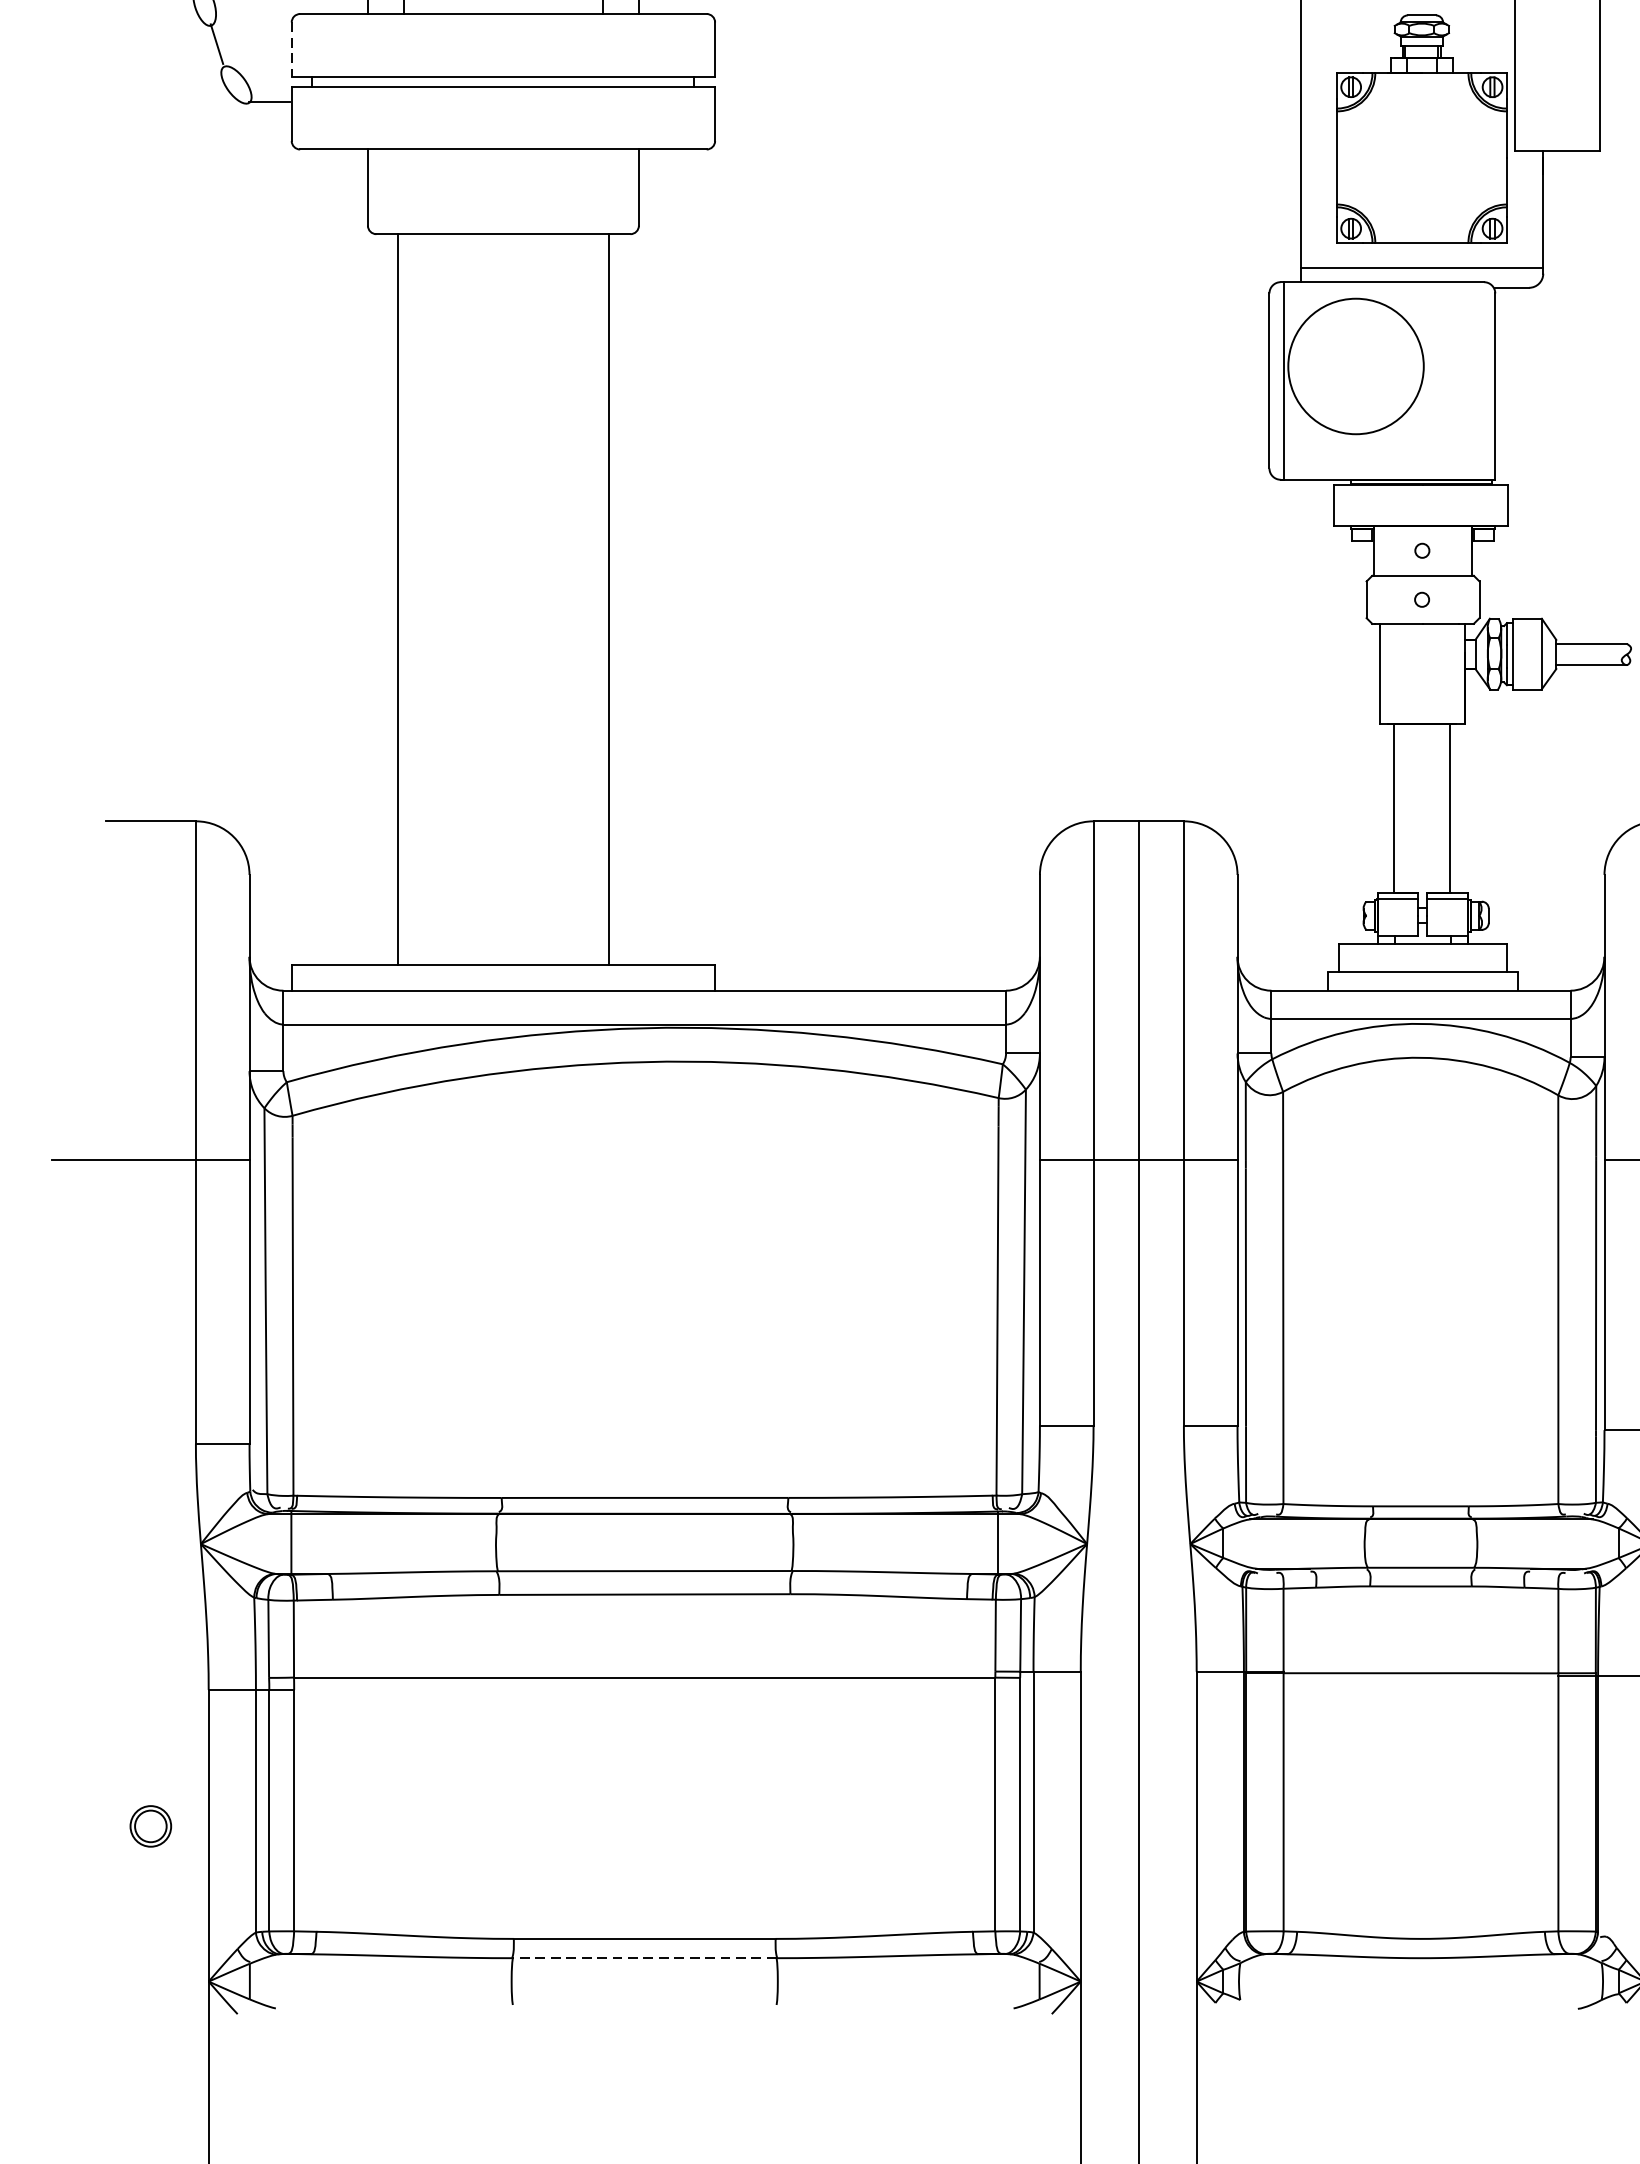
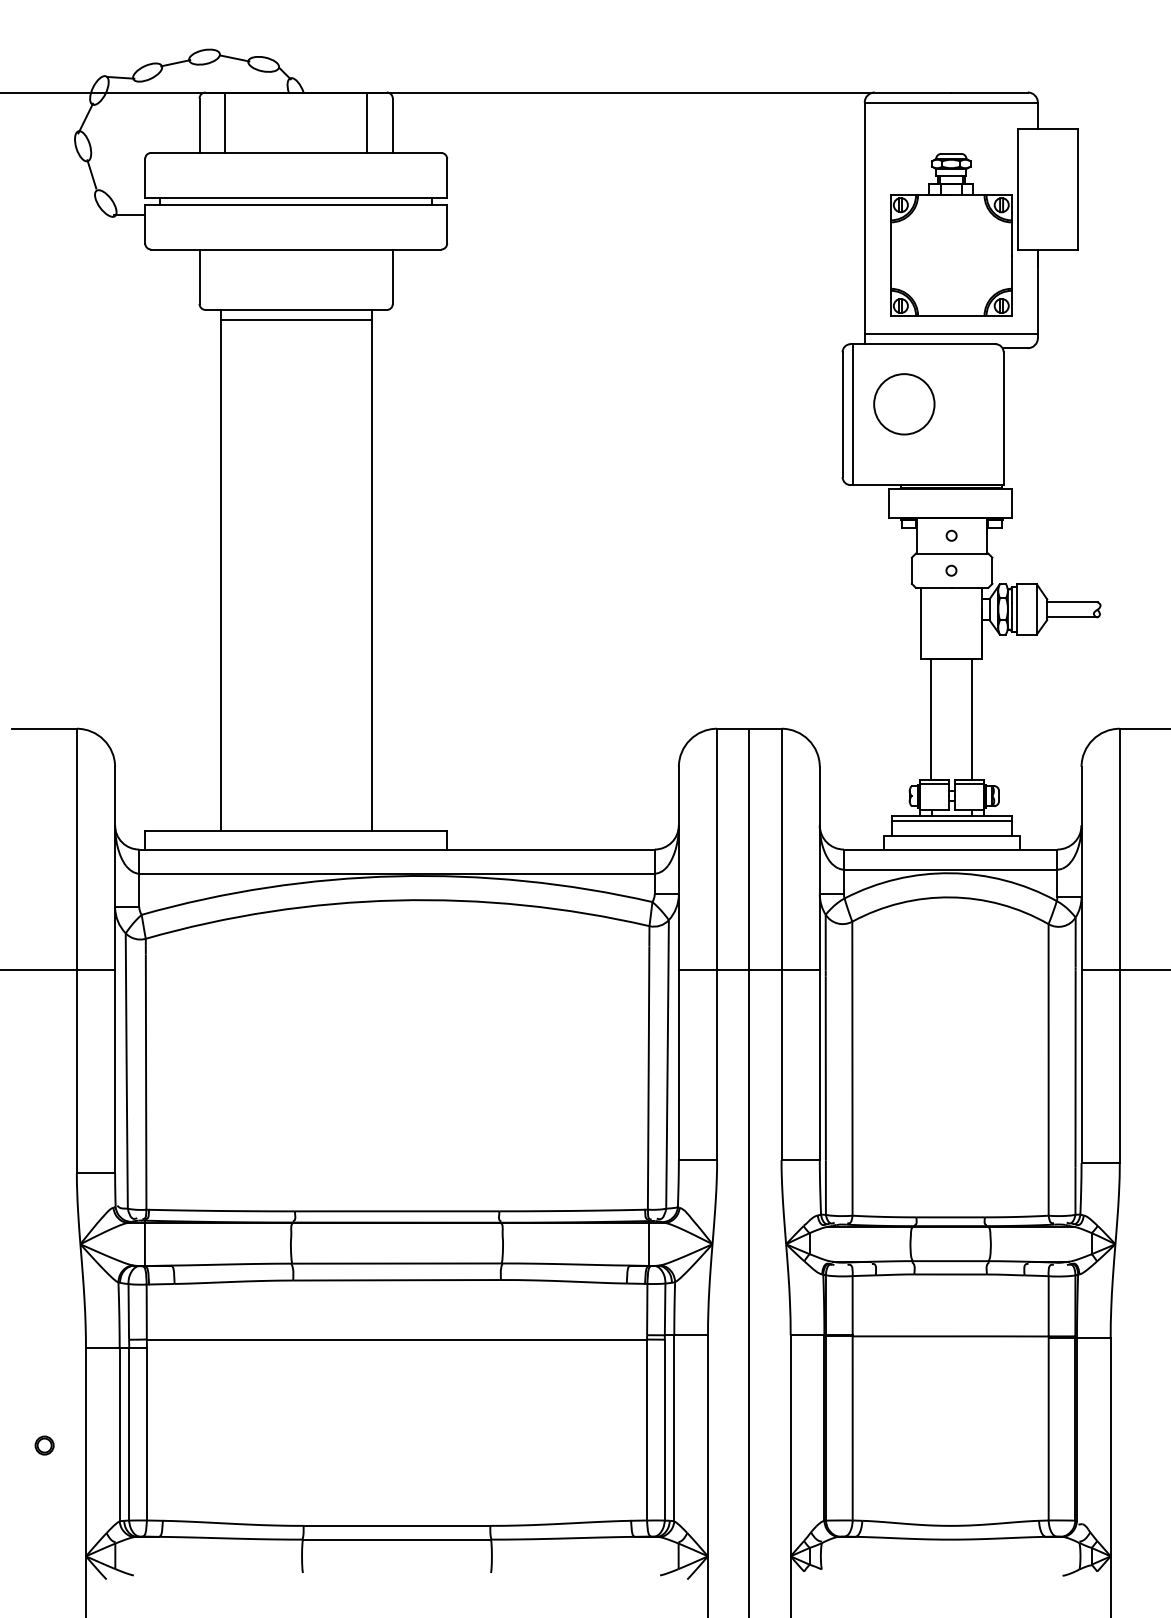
line: (292, 49) -> (145, 178), dashed -> solid
line: (502, 248) -> (295, 320), added
circle: (1356, 366) -> (904, 404), size x0.62
line: (1422, 949) -> (951, 820), added
part: (150, 1826) -> (44, 1445), size x0.62
line: (644, 1957) -> (396, 1539), dashed -> solid

